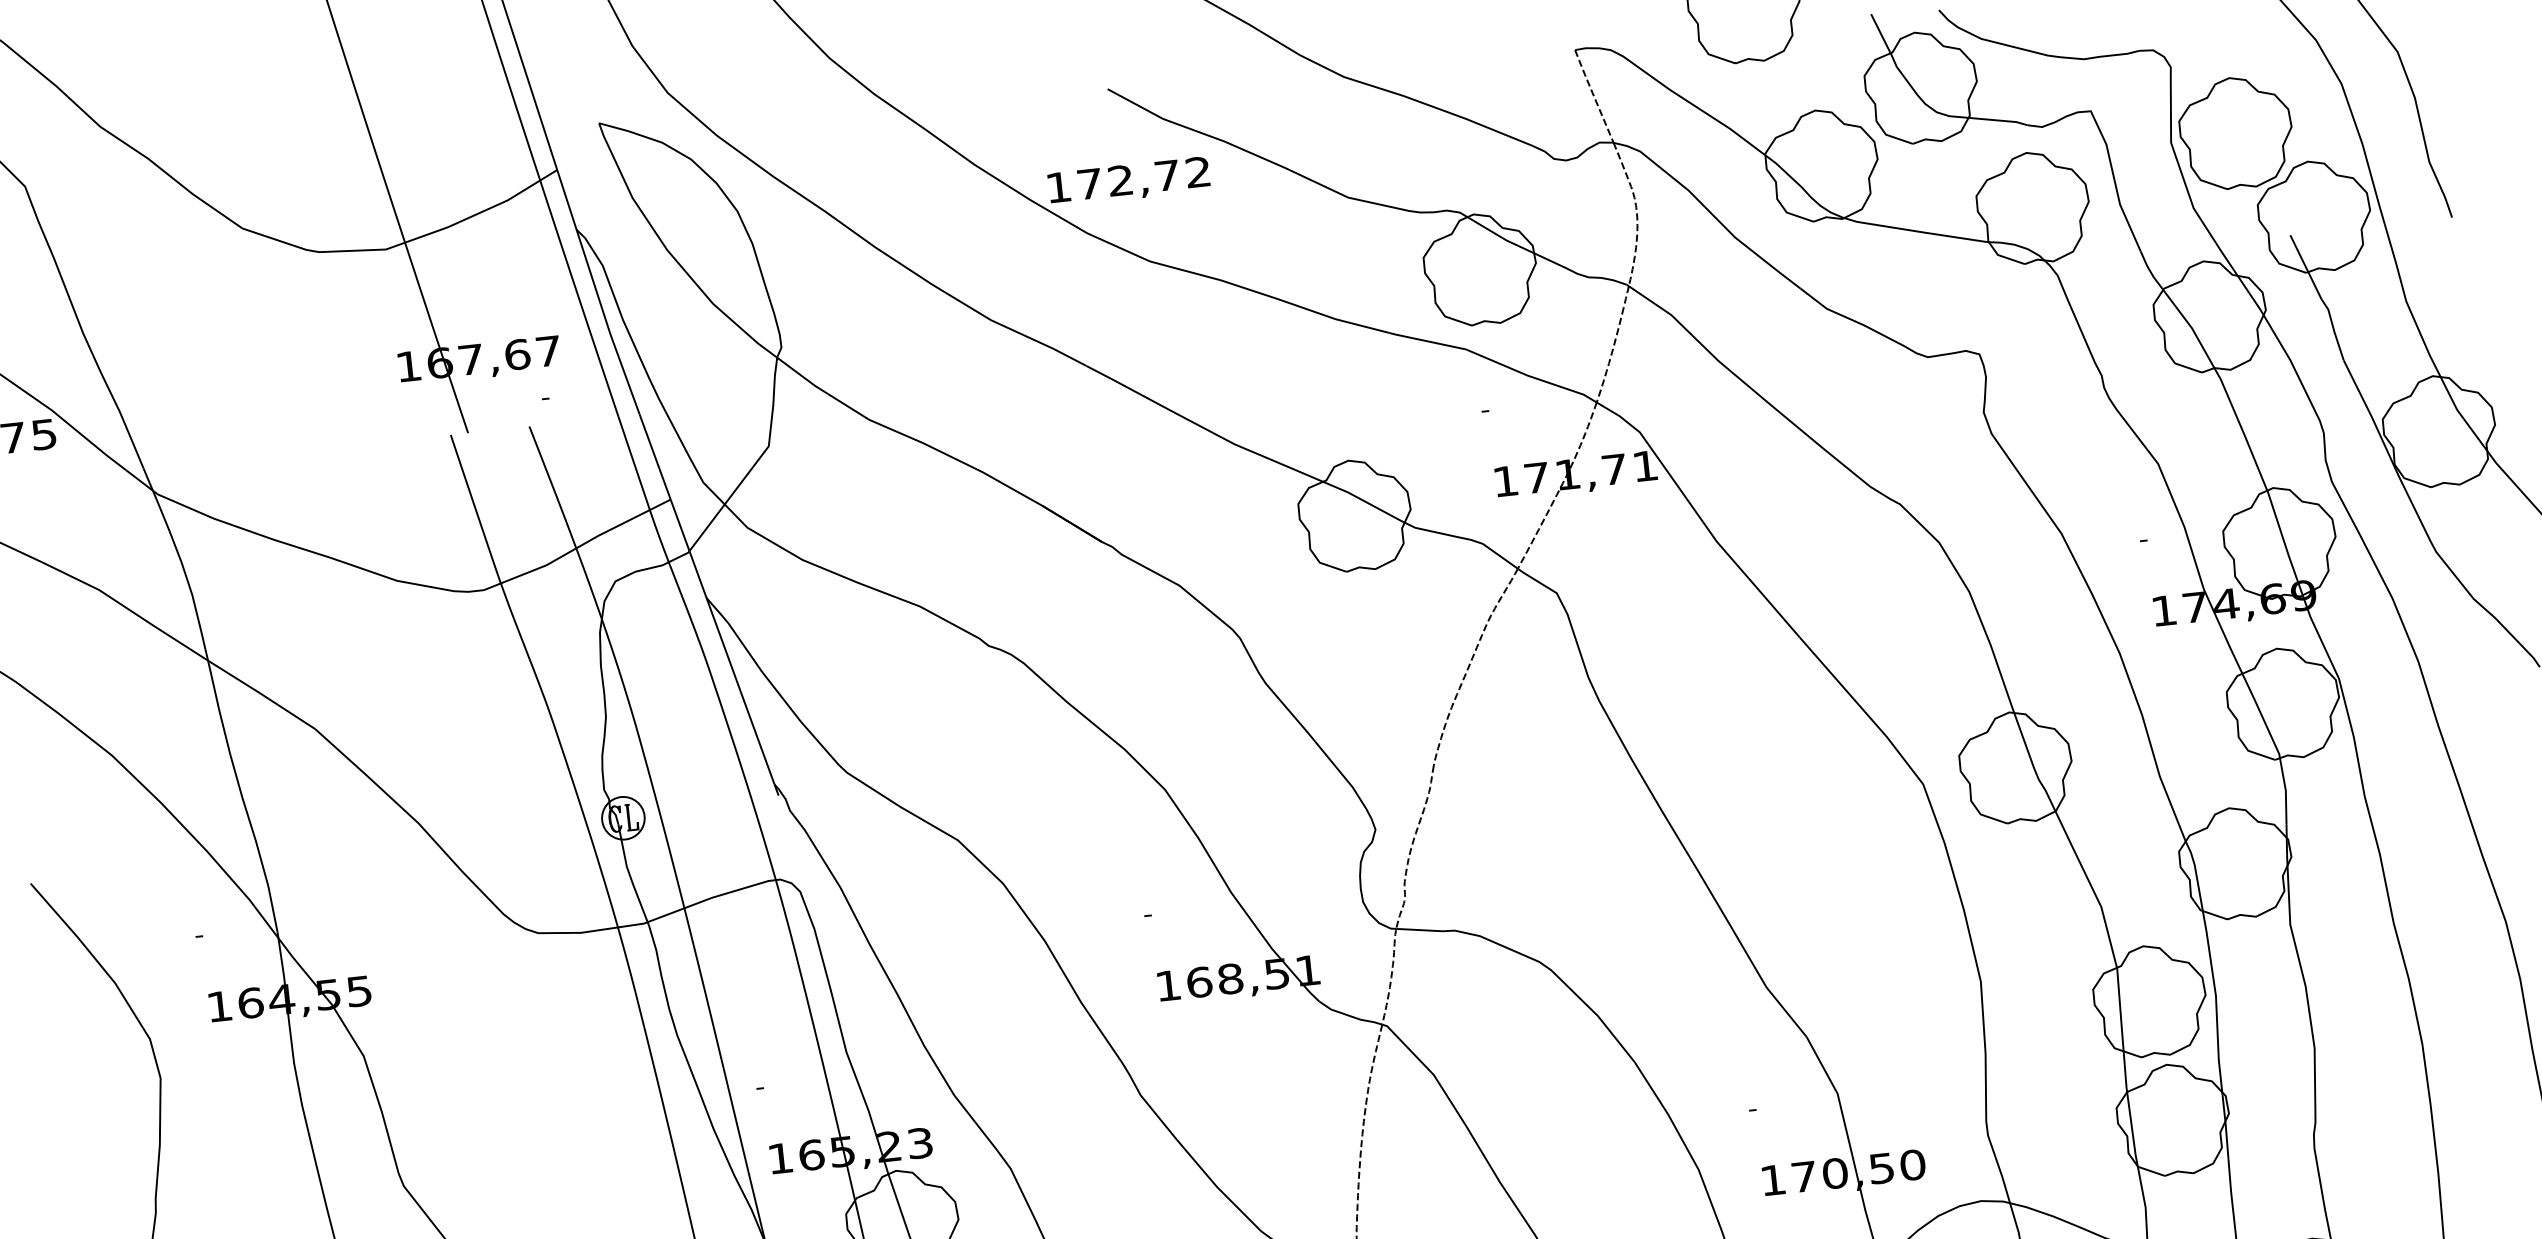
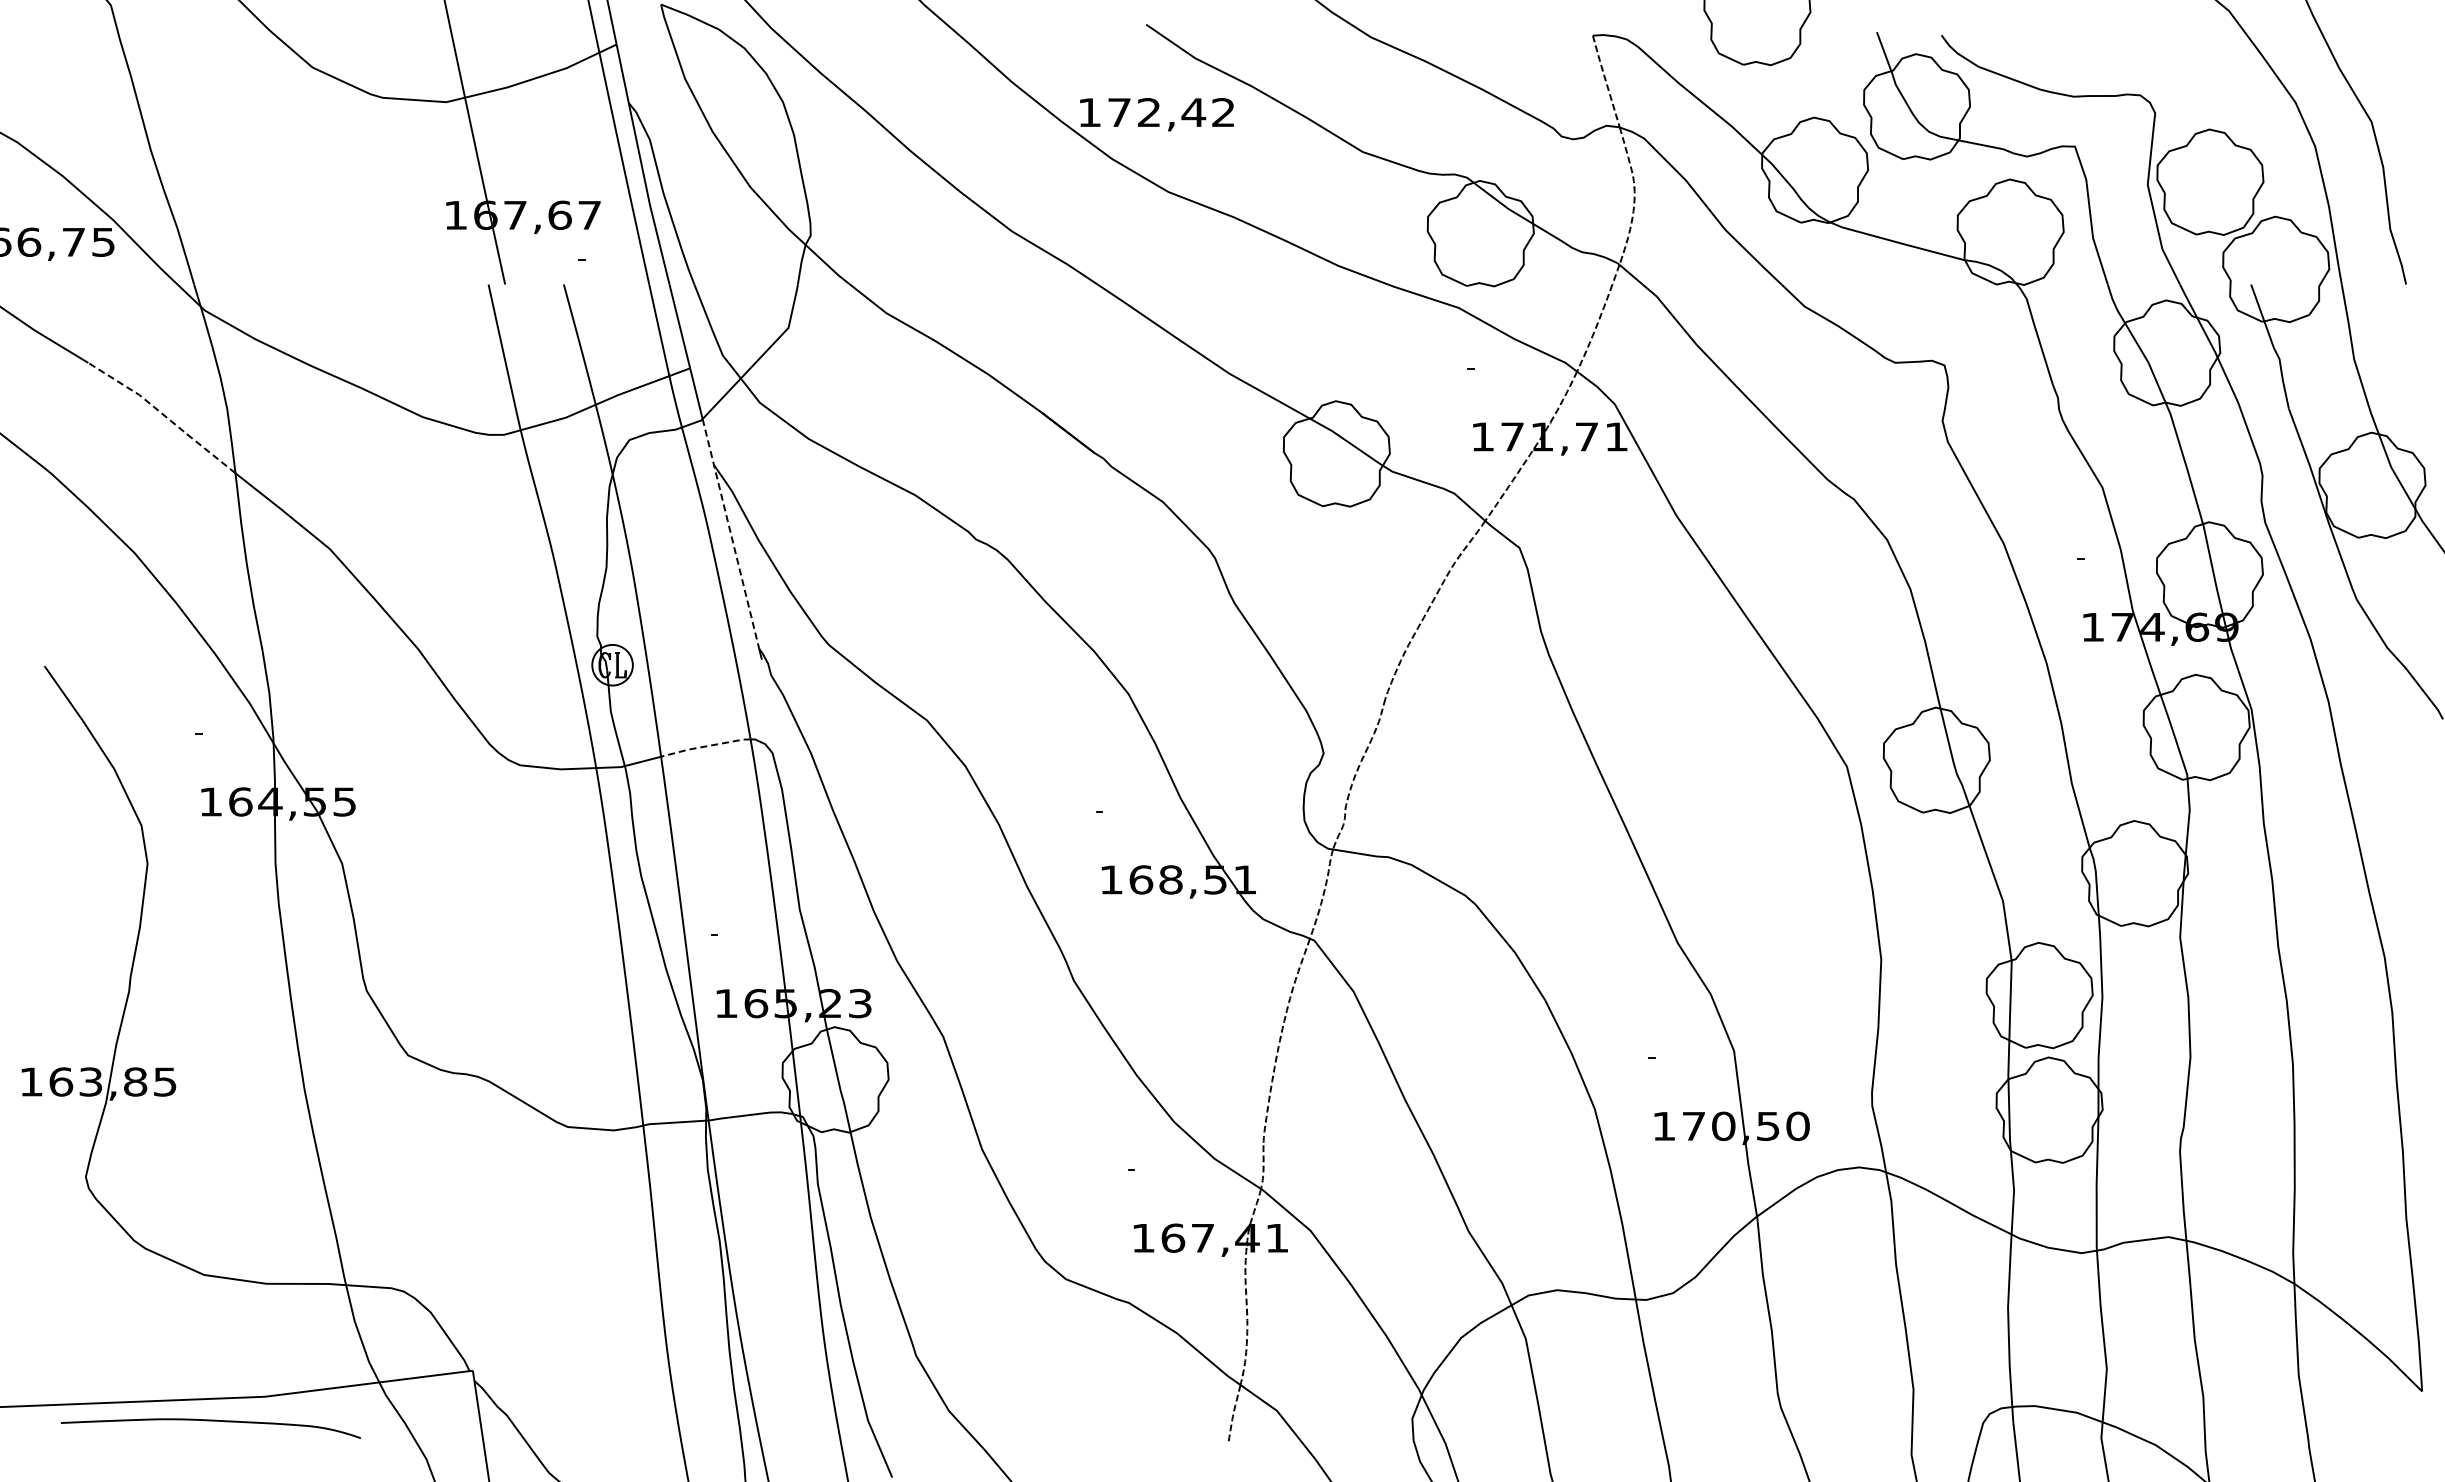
text: (1167, 175) -> (1193, 112), 172,72 -> 172,42
line: (126, 607) -> (163, 414), solid -> dashed
line: (732, 668) -> (731, 534), solid -> dashed
line: (729, 892) -> (705, 746), solid -> dashed

